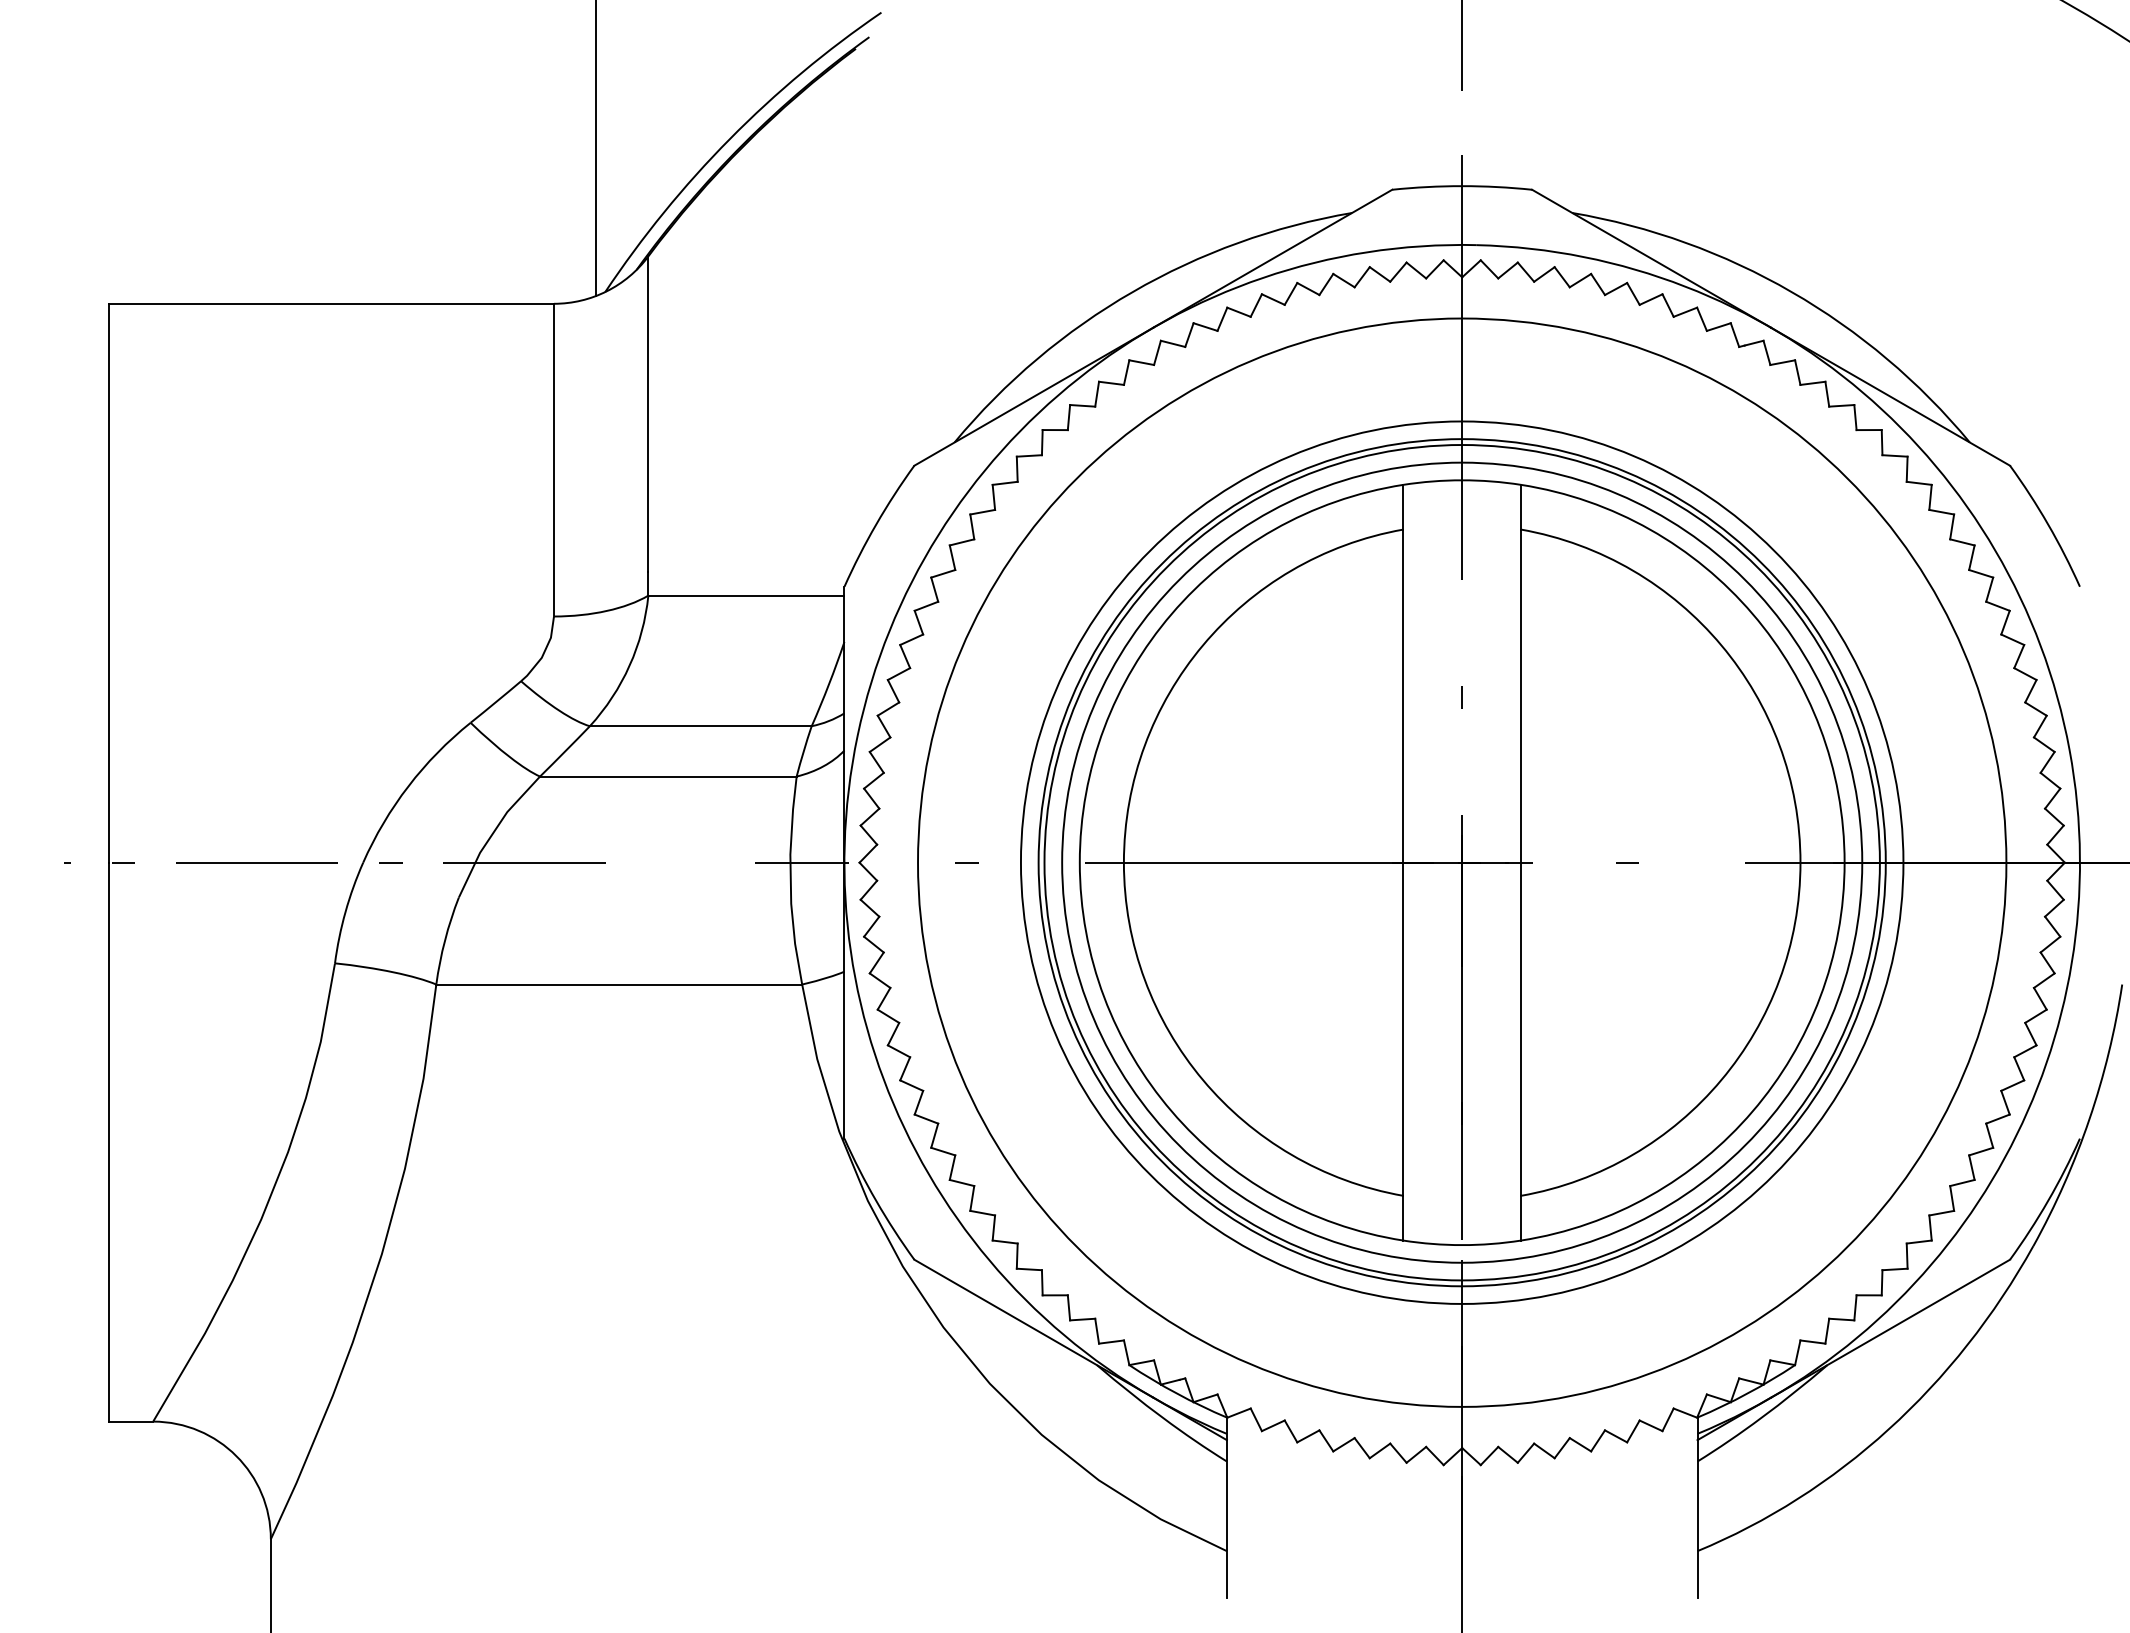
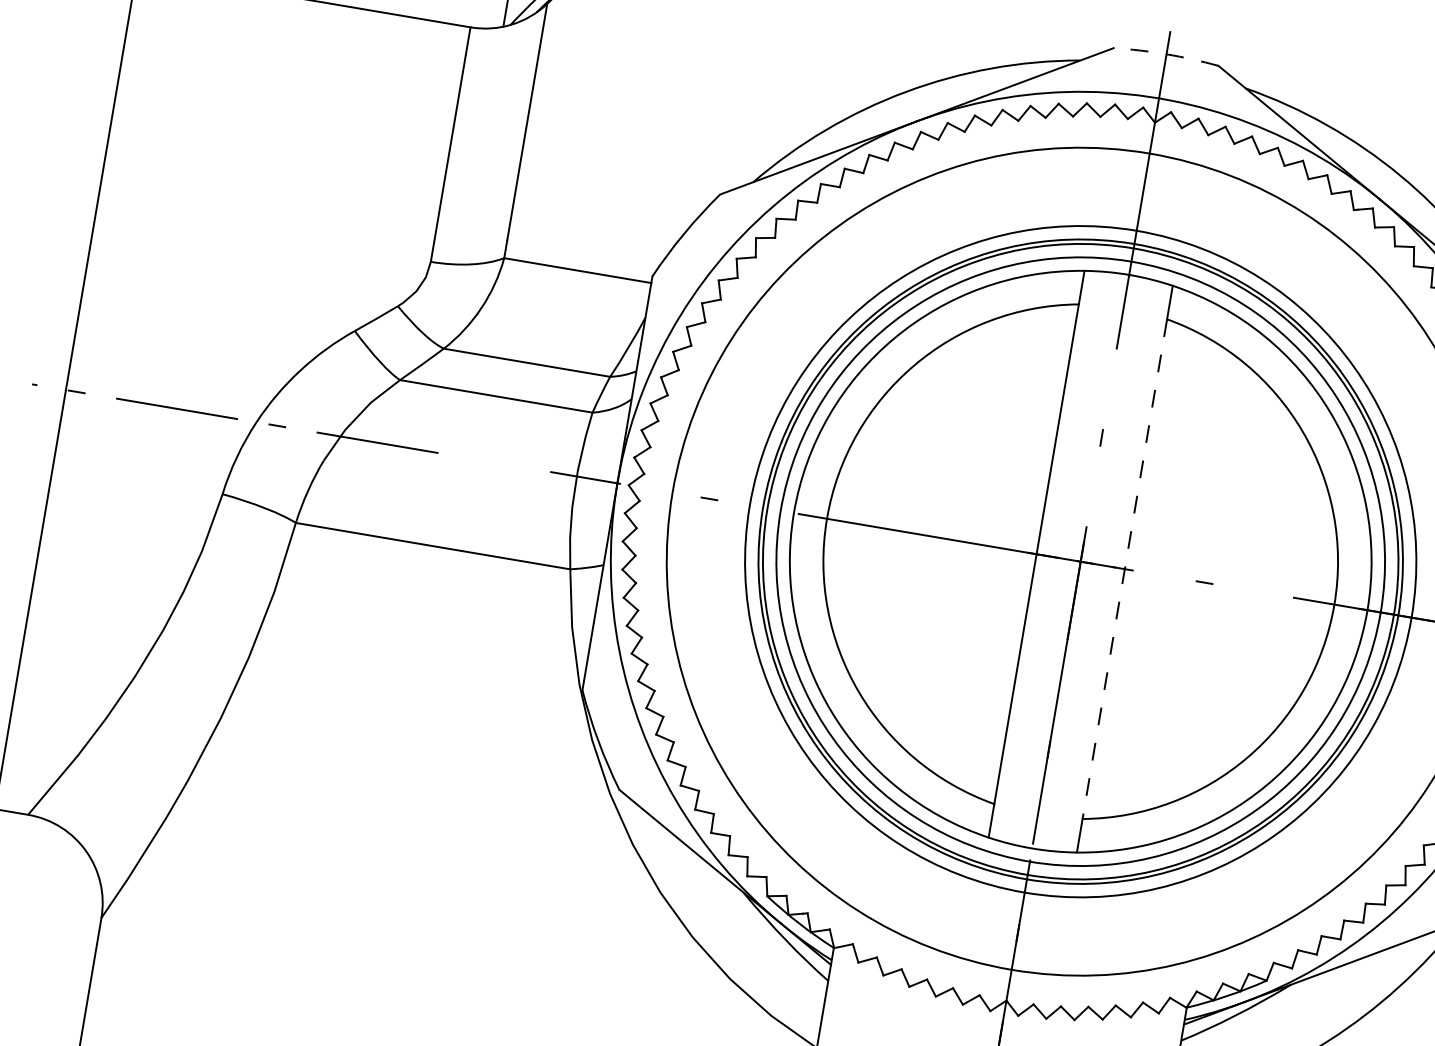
arc: (1462, 186) -> (1166, 54), solid -> dashed
line: (1521, 863) -> (1125, 569), solid -> dashed

